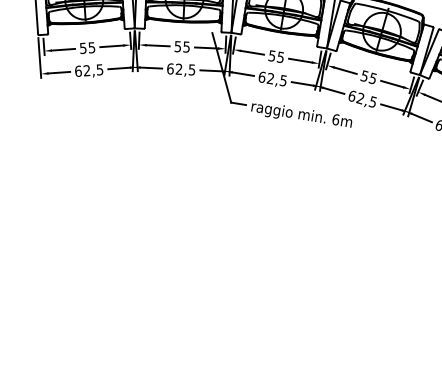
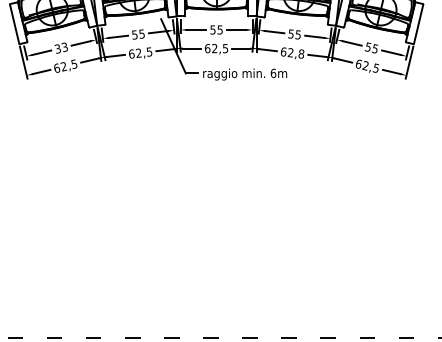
text: (87, 47) -> (61, 47), 55 -> 33
text: (373, 101) -> (301, 53), 62,5 -> 62,8

